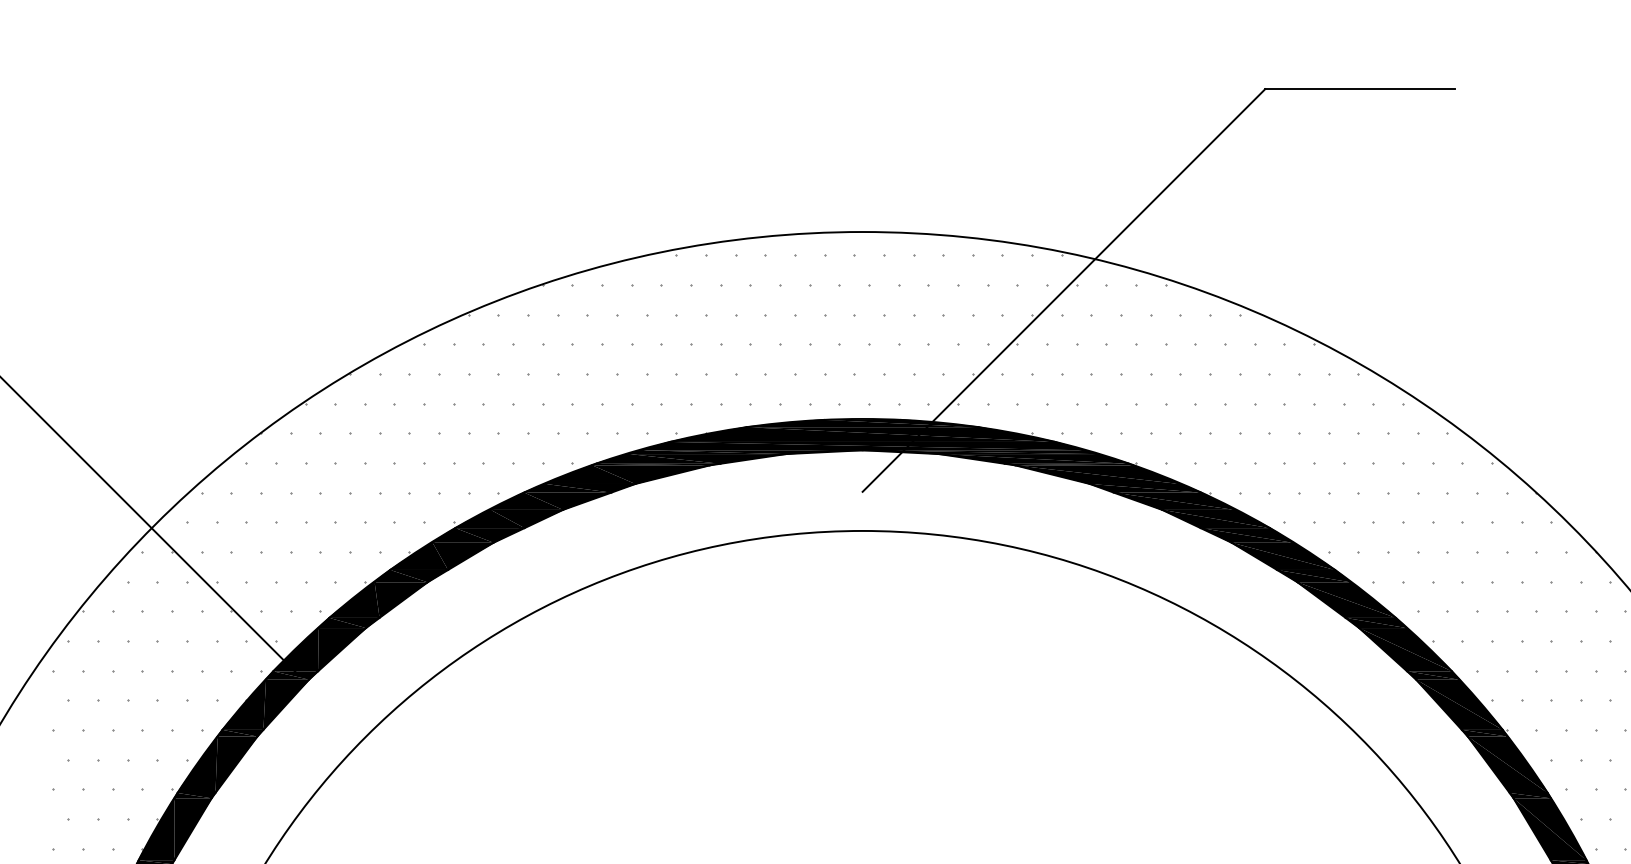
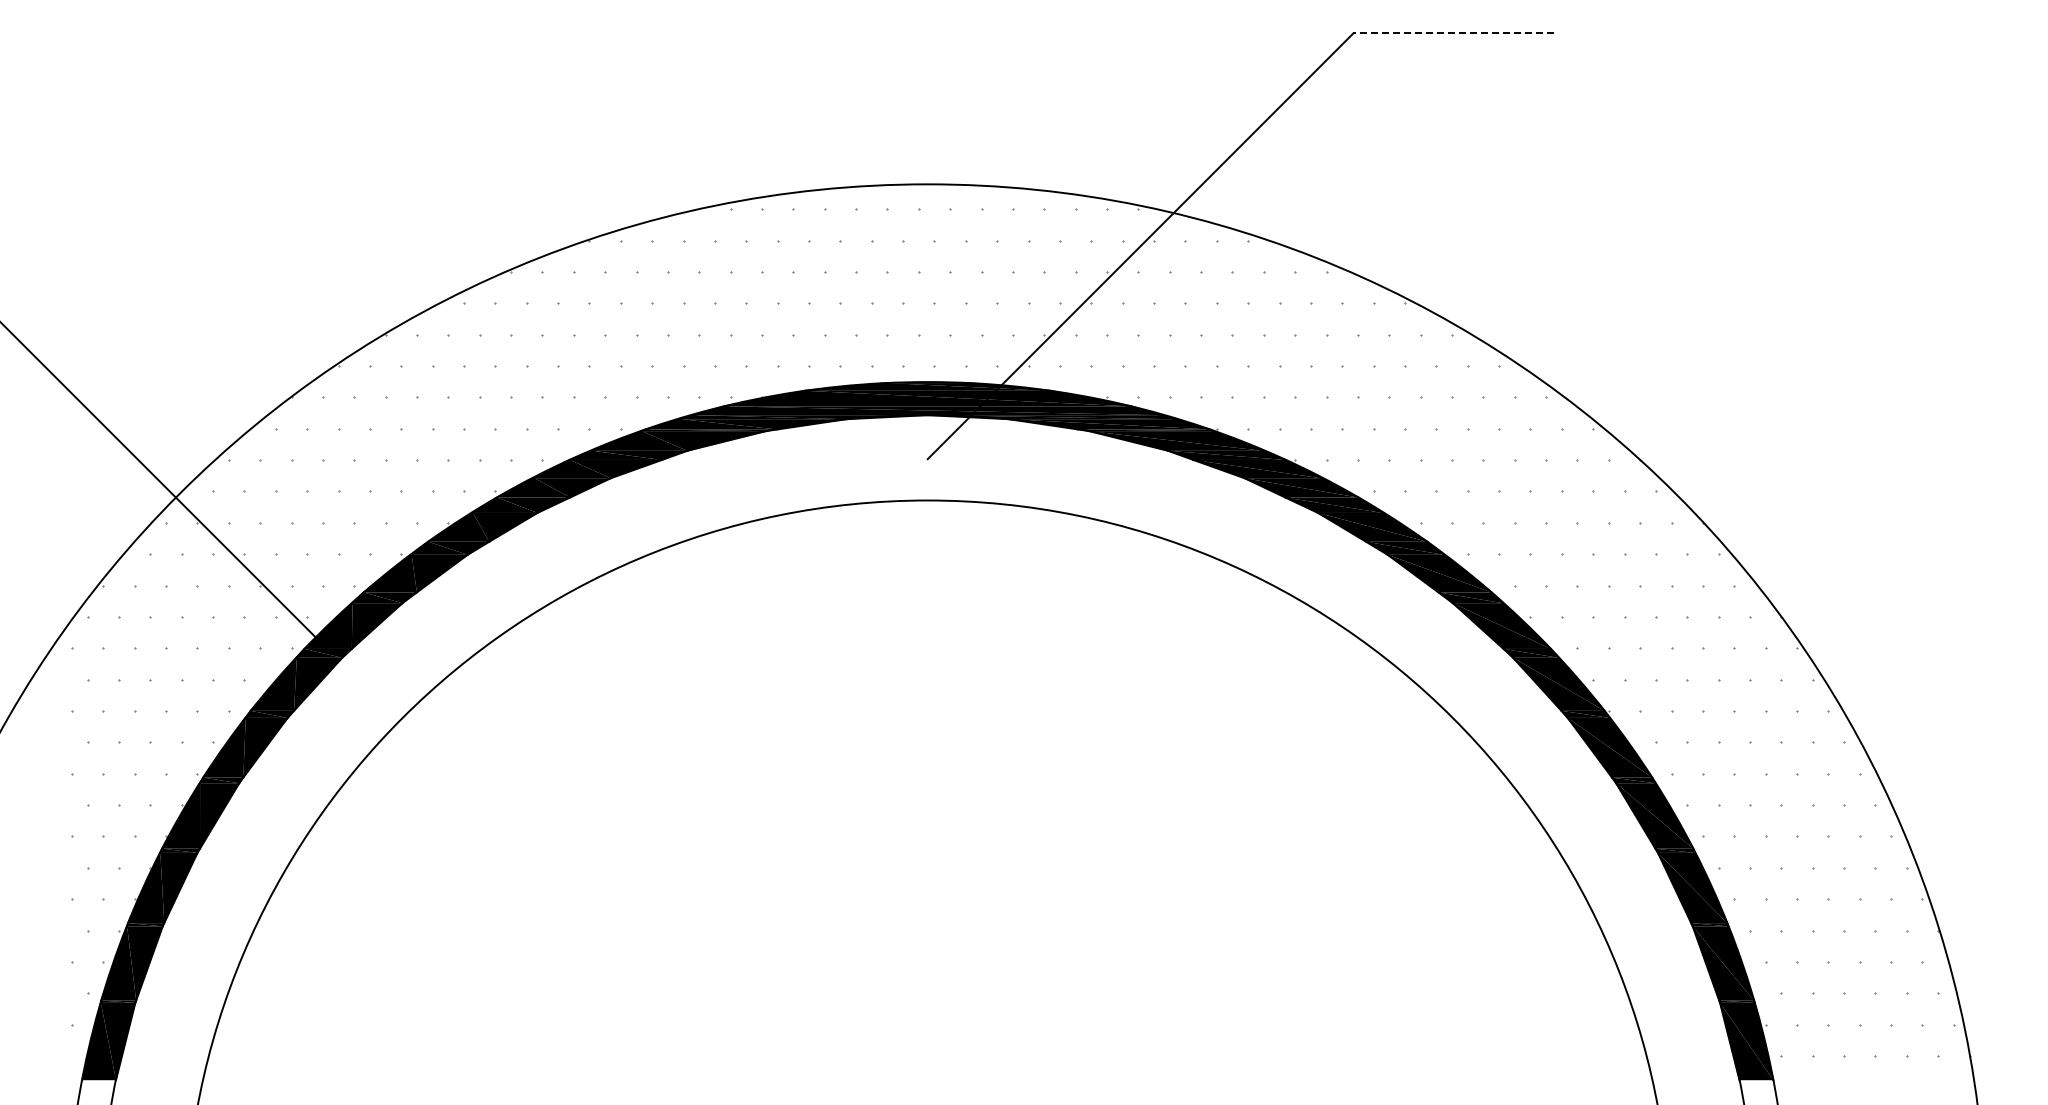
line: (1359, 89) -> (1453, 33), solid -> dashed

